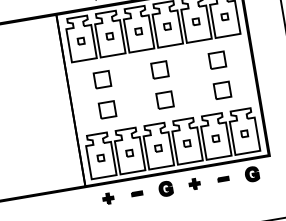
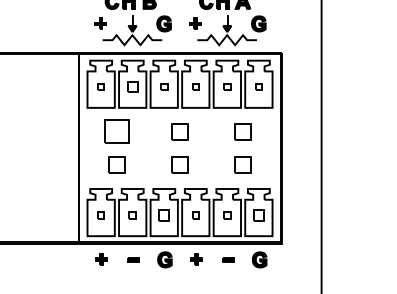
part: (109, 35) -> (132, 86), size x1.6
part: (102, 79) -> (116, 131), size x1.4
part: (244, 134) -> (258, 215), size x1.6
part: (158, 148) -> (164, 215), size x1.6

